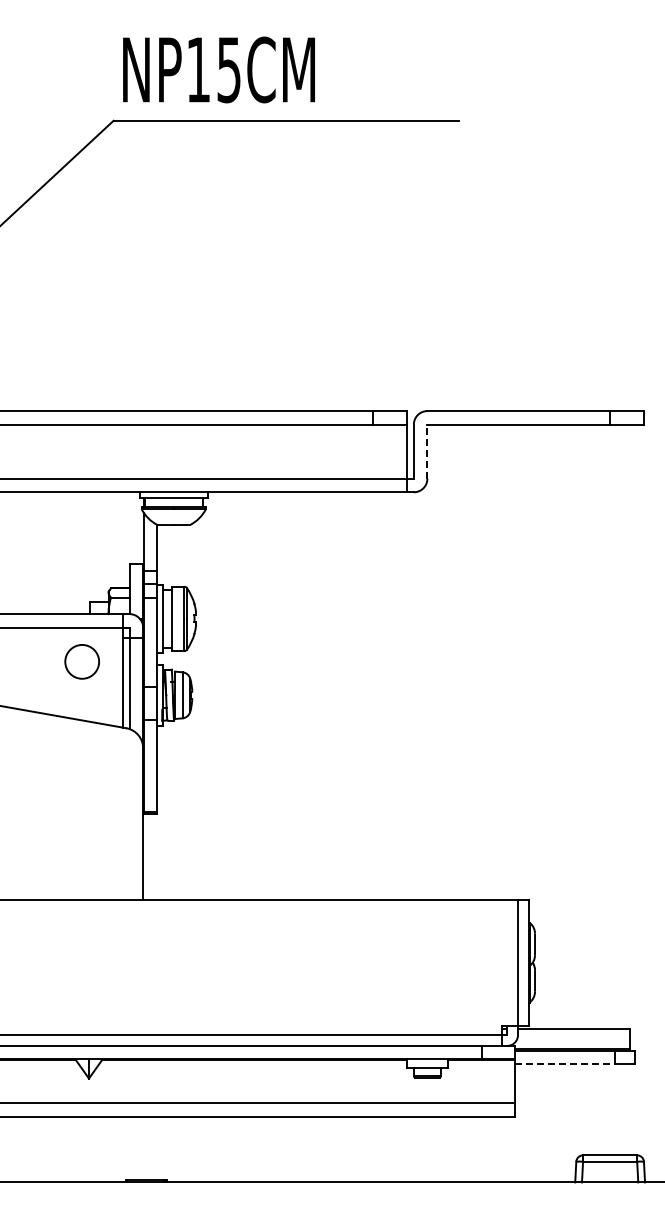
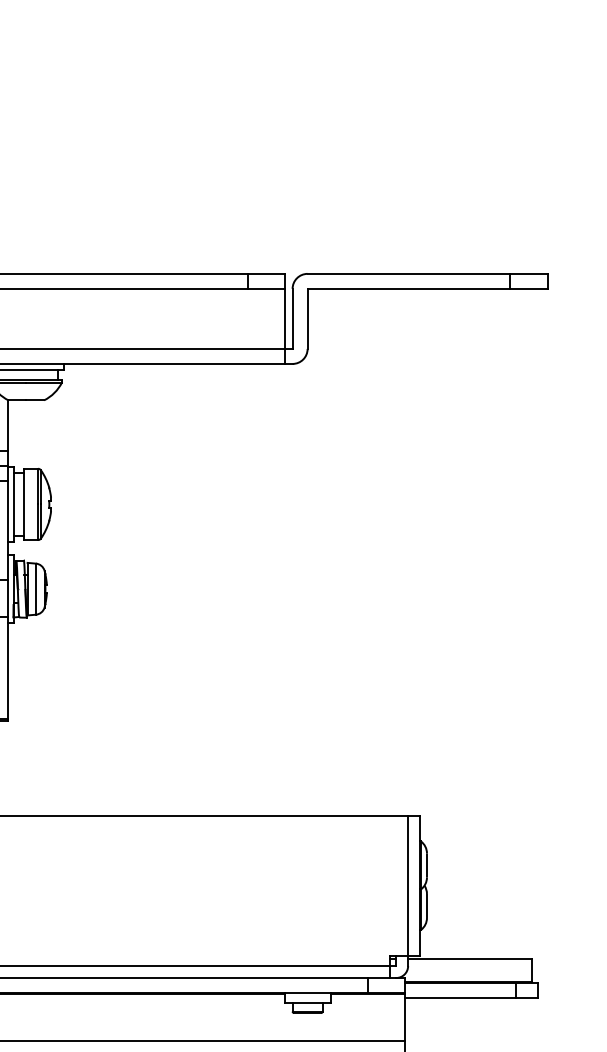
line: (427, 451) -> (307, 318), dashed -> solid
line: (565, 1064) -> (460, 998), dashed -> solid

